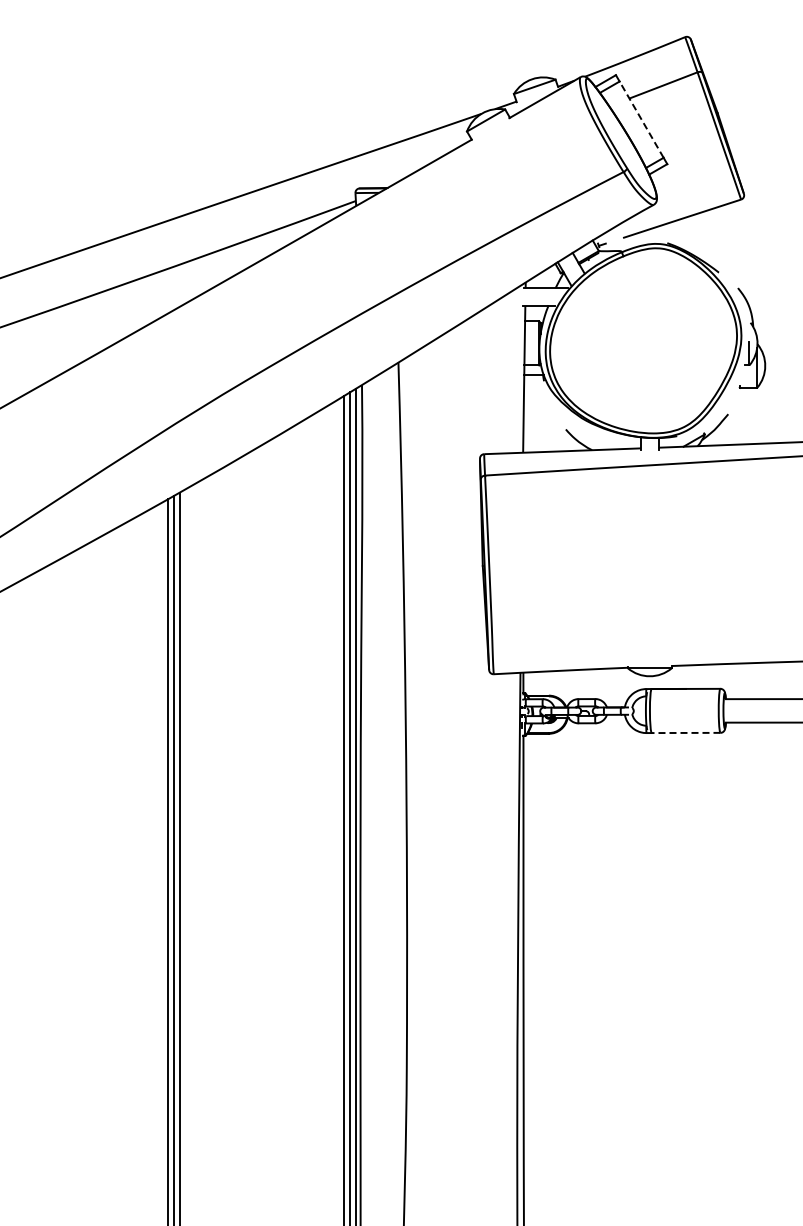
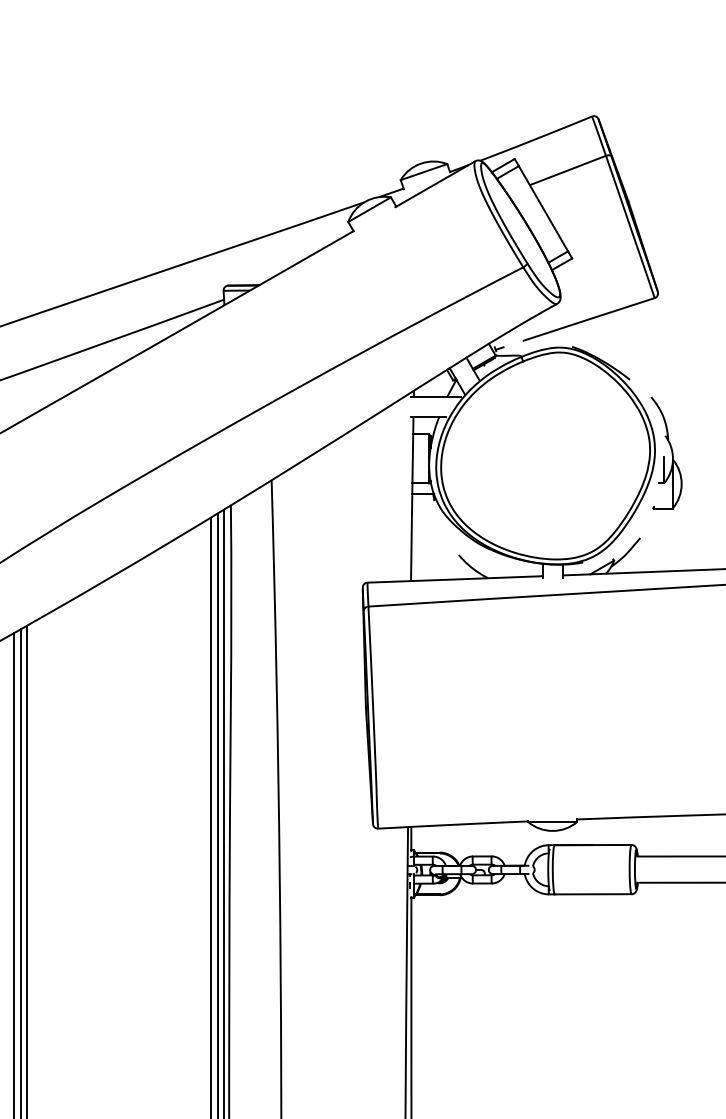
line: (641, 119) -> (543, 208), dashed -> solid
line: (685, 732) -> (592, 893), dashed -> solid

